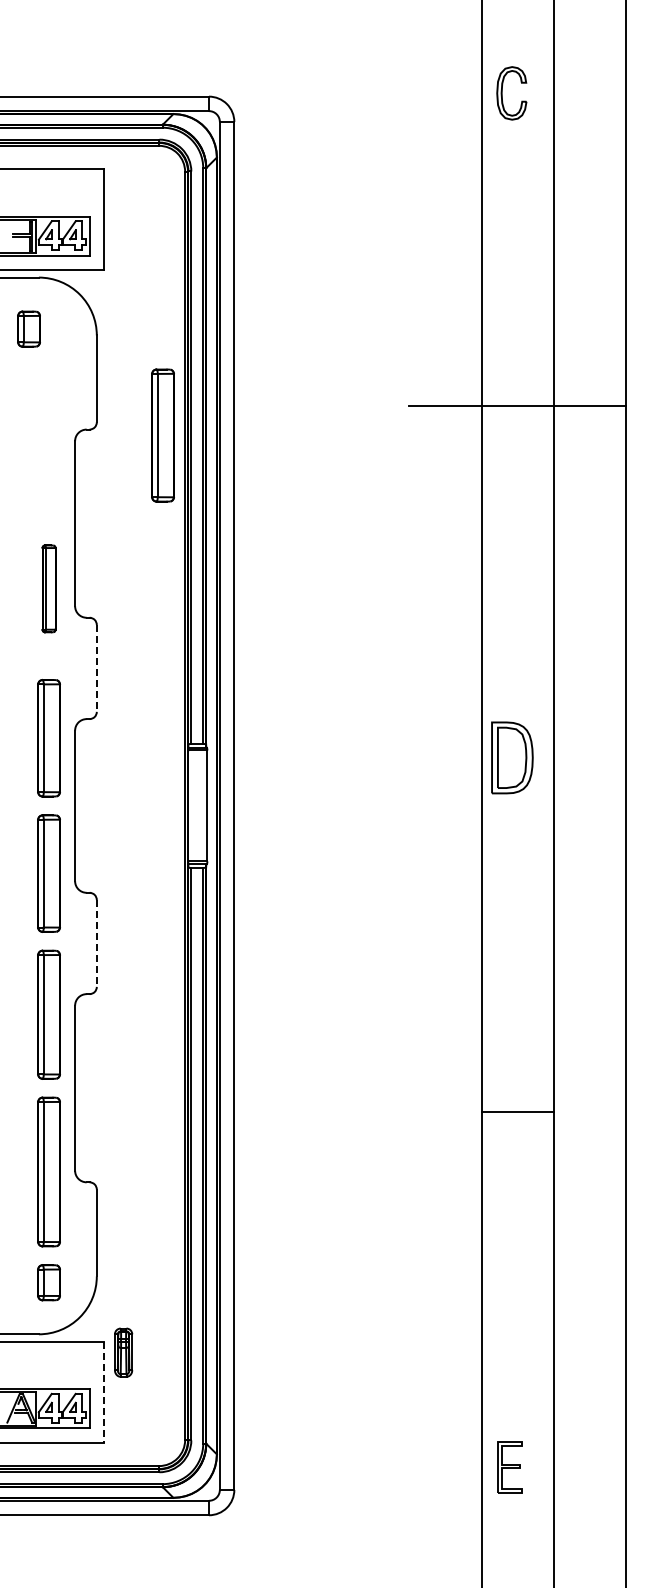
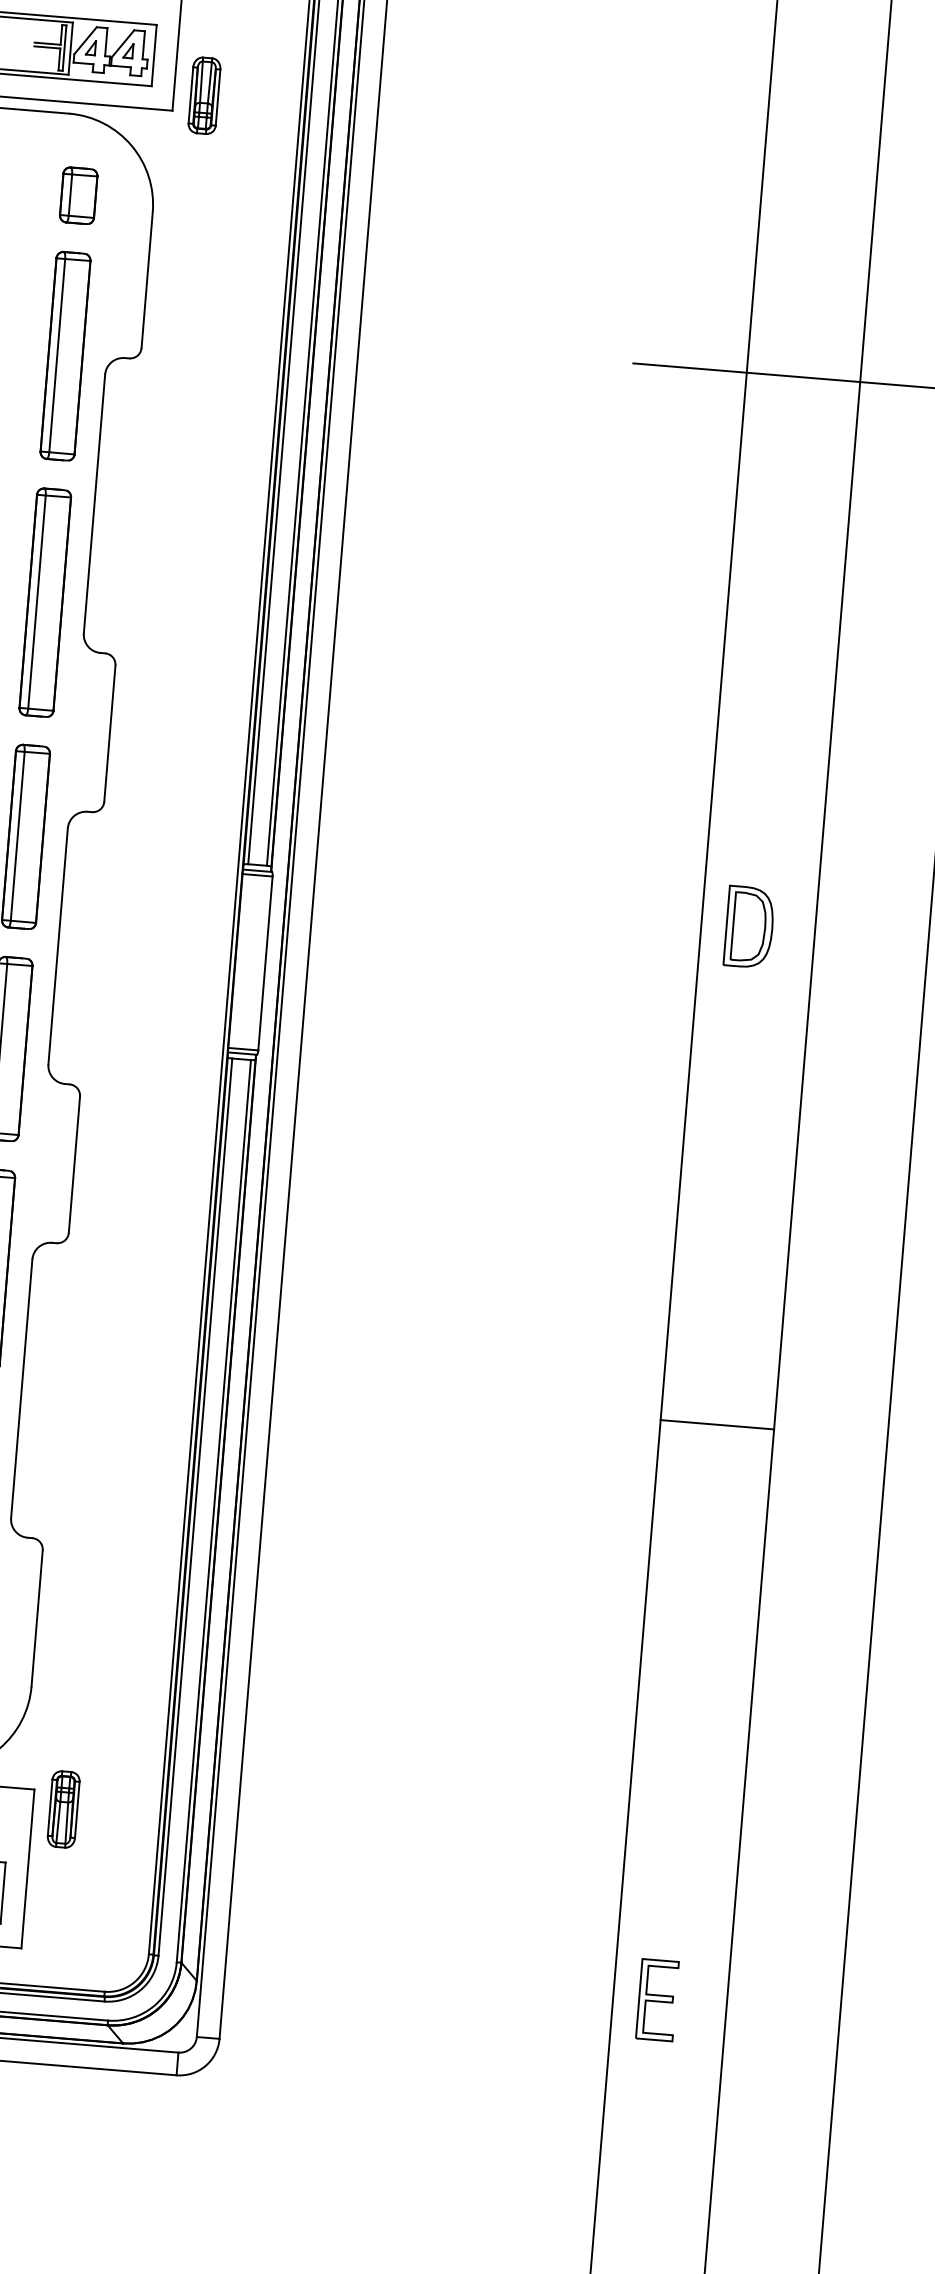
part: (123, 259) -> (204, 96), added
part: (28, 328) -> (77, 194), moved
part: (162, 435) -> (64, 356), moved
part: (48, 588) -> (44, 602), size x1.67
line: (96, 668) -> (109, 733), dashed -> solid
part: (511, 757) -> (748, 926), size x0.71
line: (96, 943) -> (73, 1164), dashed -> solid
line: (517, 1111) -> (716, 1424), moved
line: (104, 1392) -> (28, 1869), dashed -> solid
part: (509, 1467) -> (656, 1999), moved

